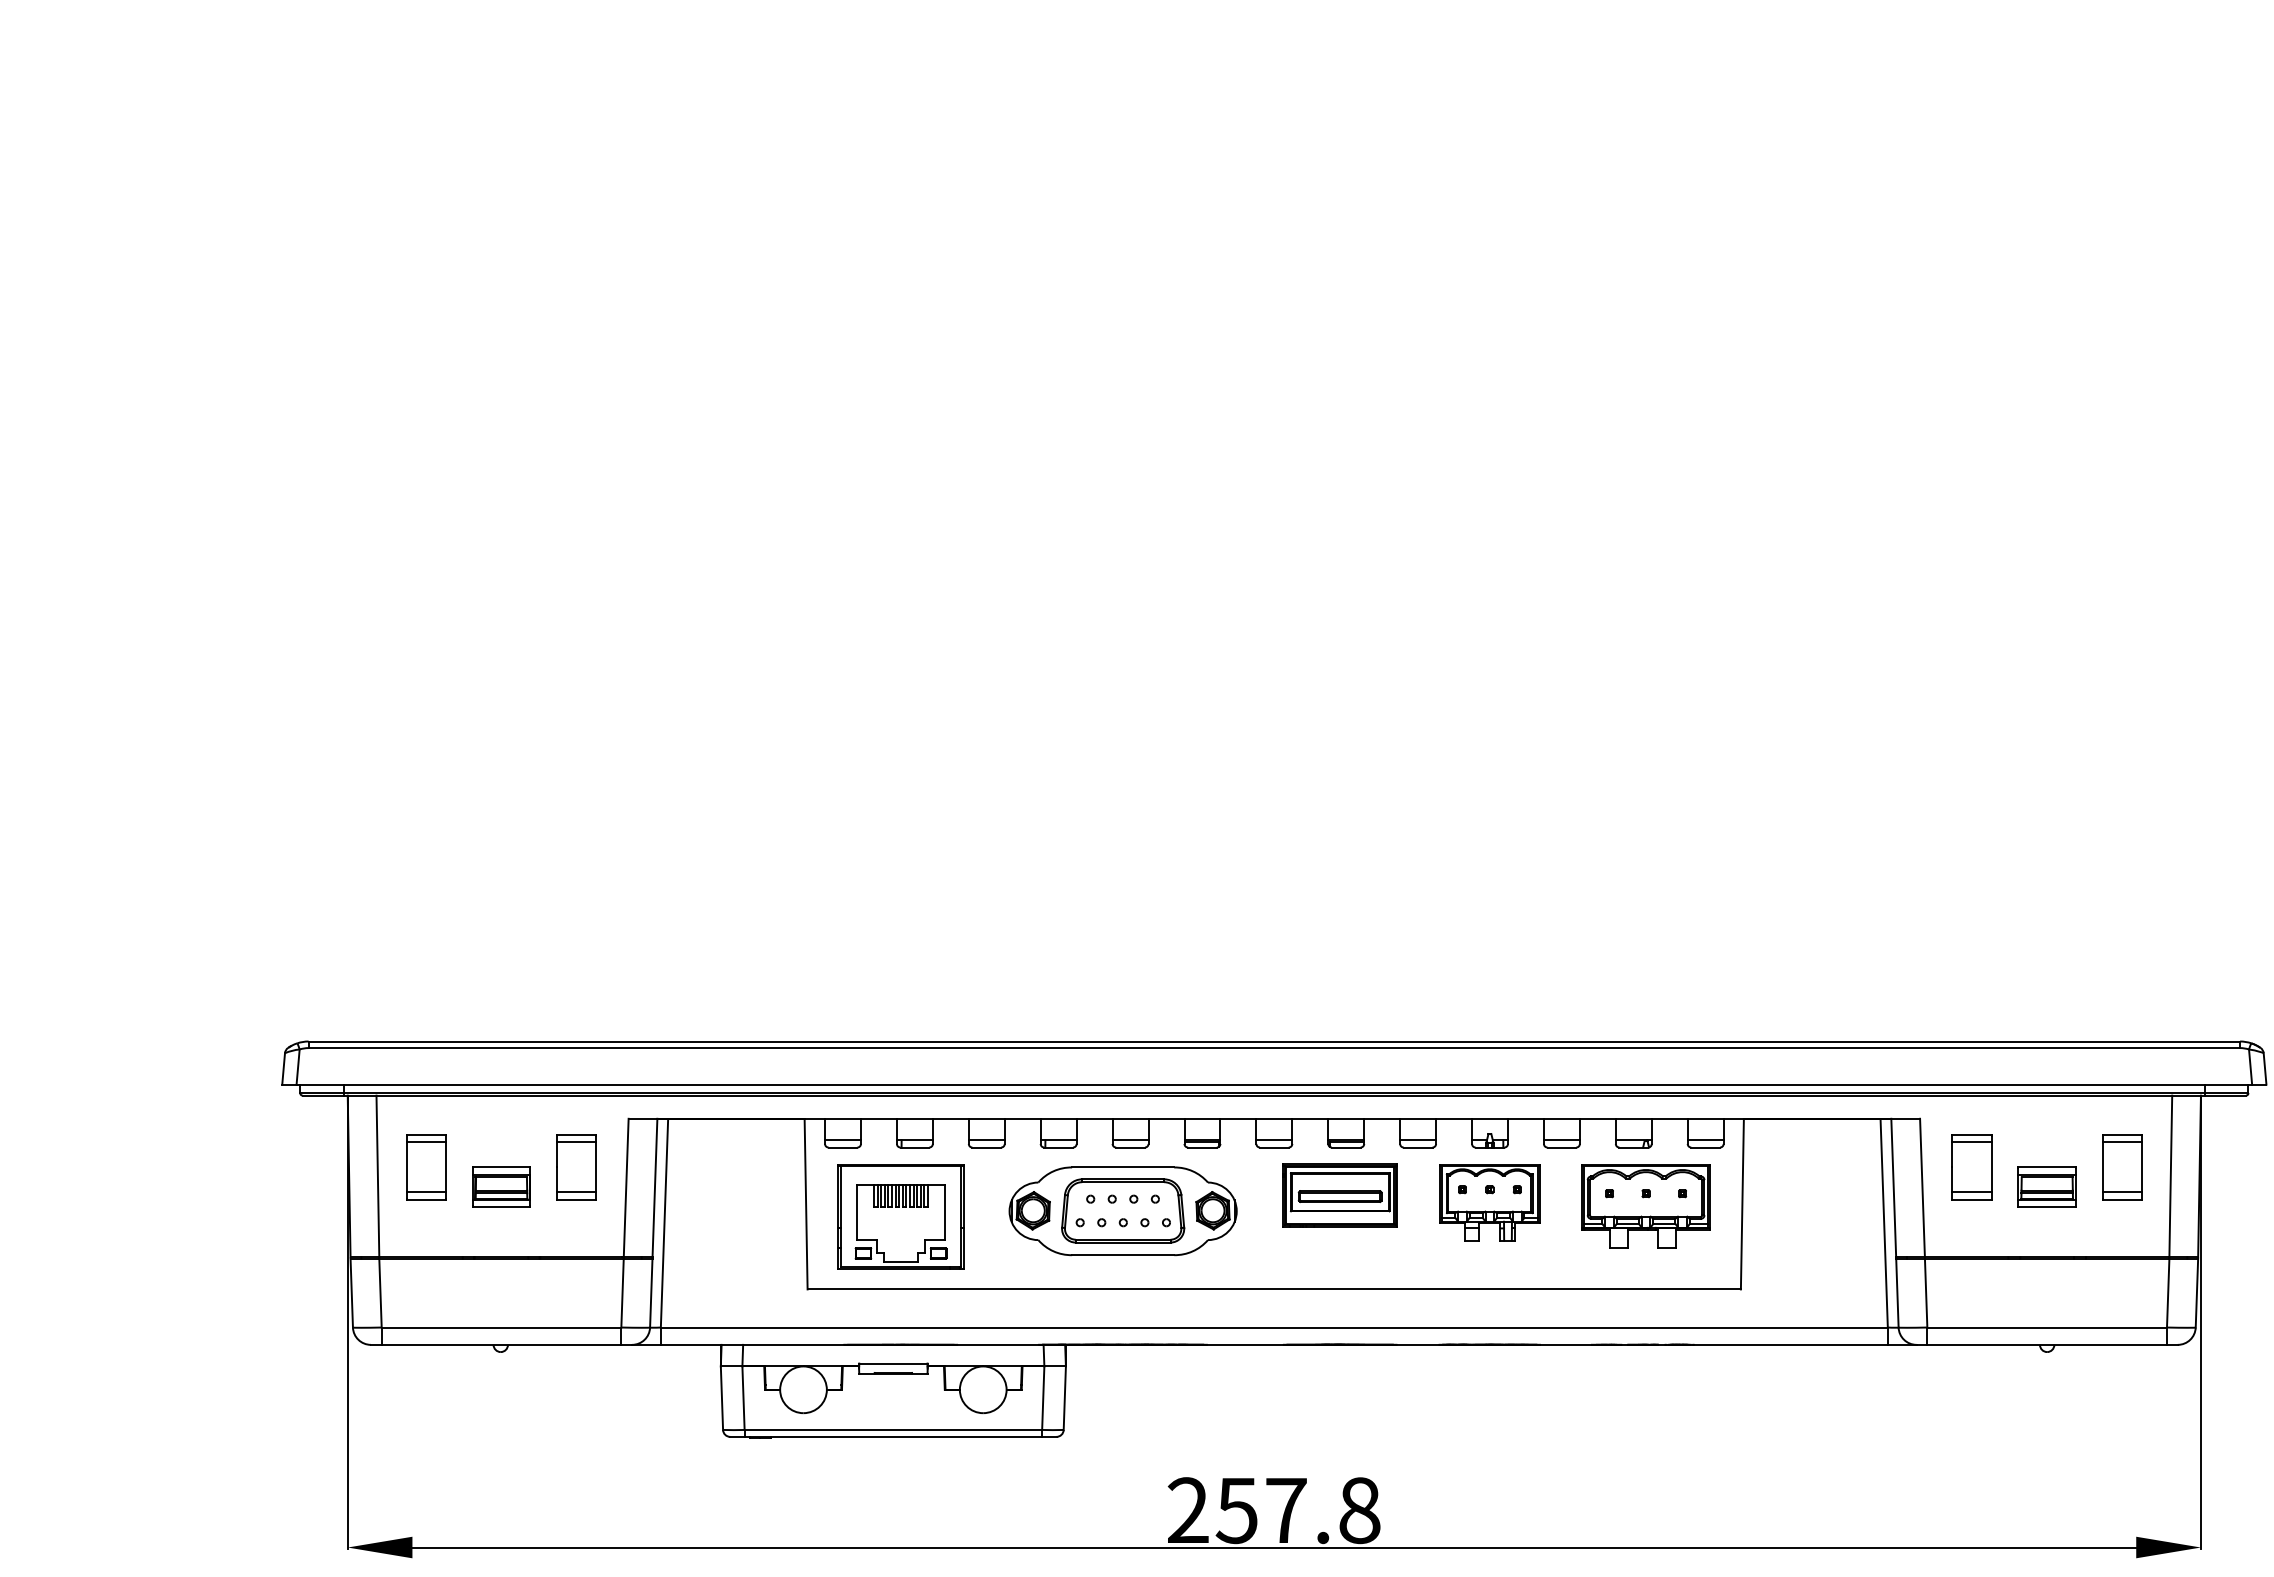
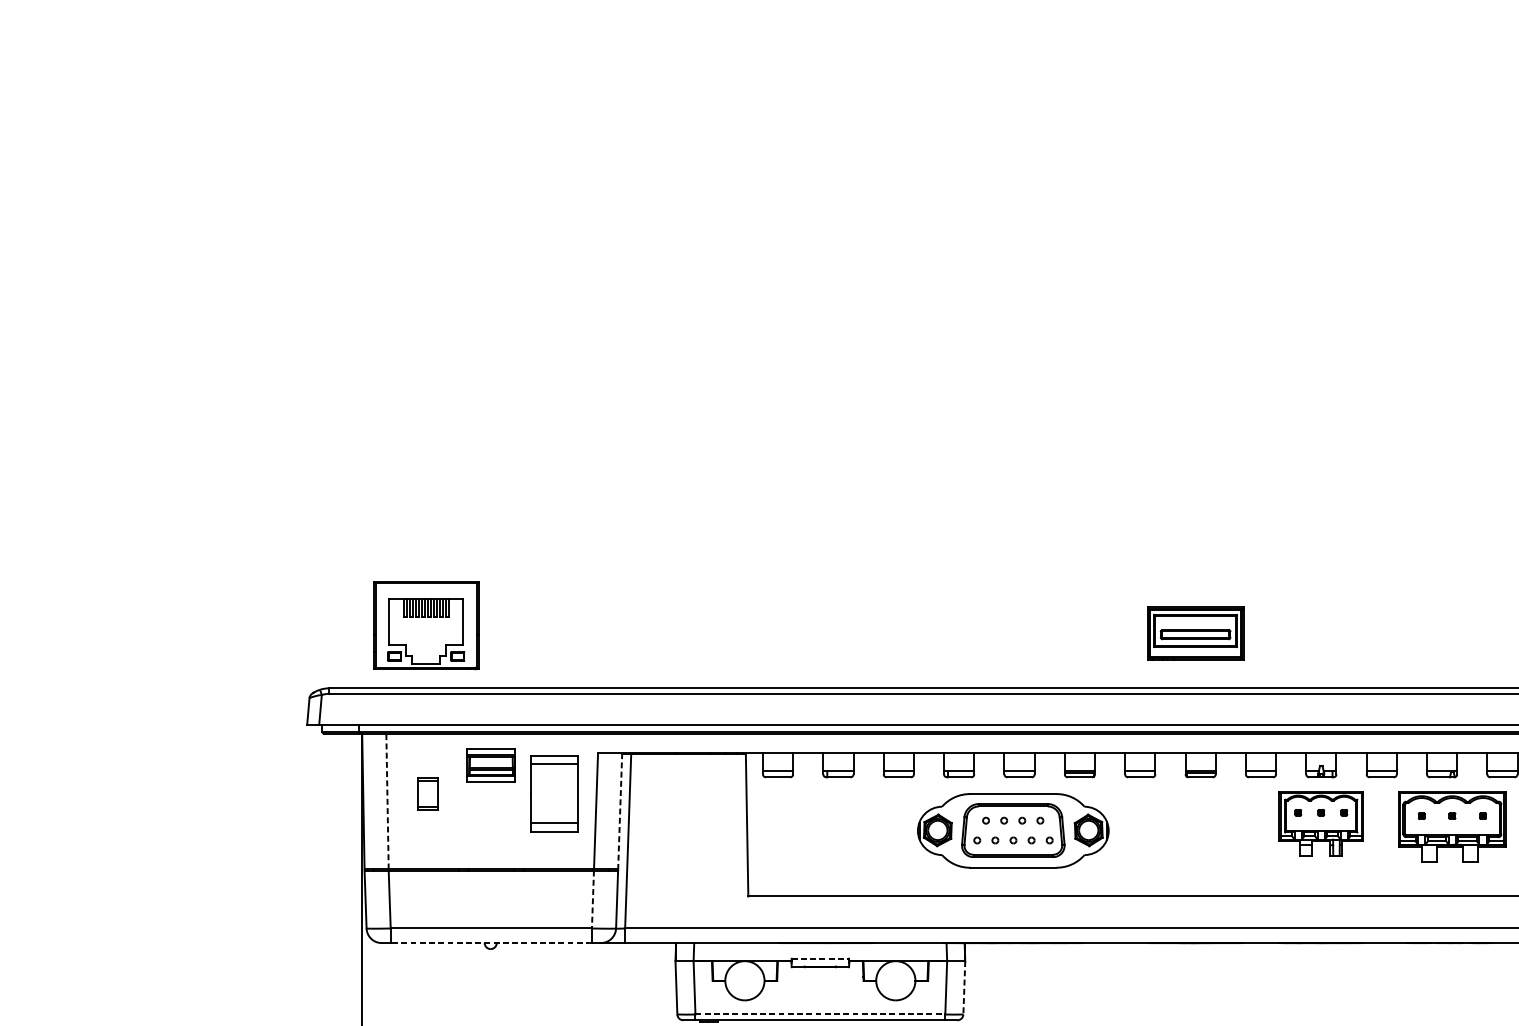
part: (426, 1167) -> (428, 794), size x0.6
part: (576, 1167) -> (554, 794), size x1.4
line: (377, 1176) -> (387, 801), solid -> dashed
part: (501, 1186) -> (491, 764), moved
line: (654, 1188) -> (619, 811), solid -> dashed
part: (1339, 1195) -> (1194, 633), moved
part: (900, 1216) -> (425, 625), moved
line: (622, 1293) -> (592, 899), solid -> dashed
line: (501, 1344) -> (491, 942), solid -> dashed
line: (893, 1363) -> (820, 958), solid -> dashed
line: (1064, 1398) -> (964, 988), solid -> dashed
line: (893, 1429) -> (820, 1014), solid -> dashed

